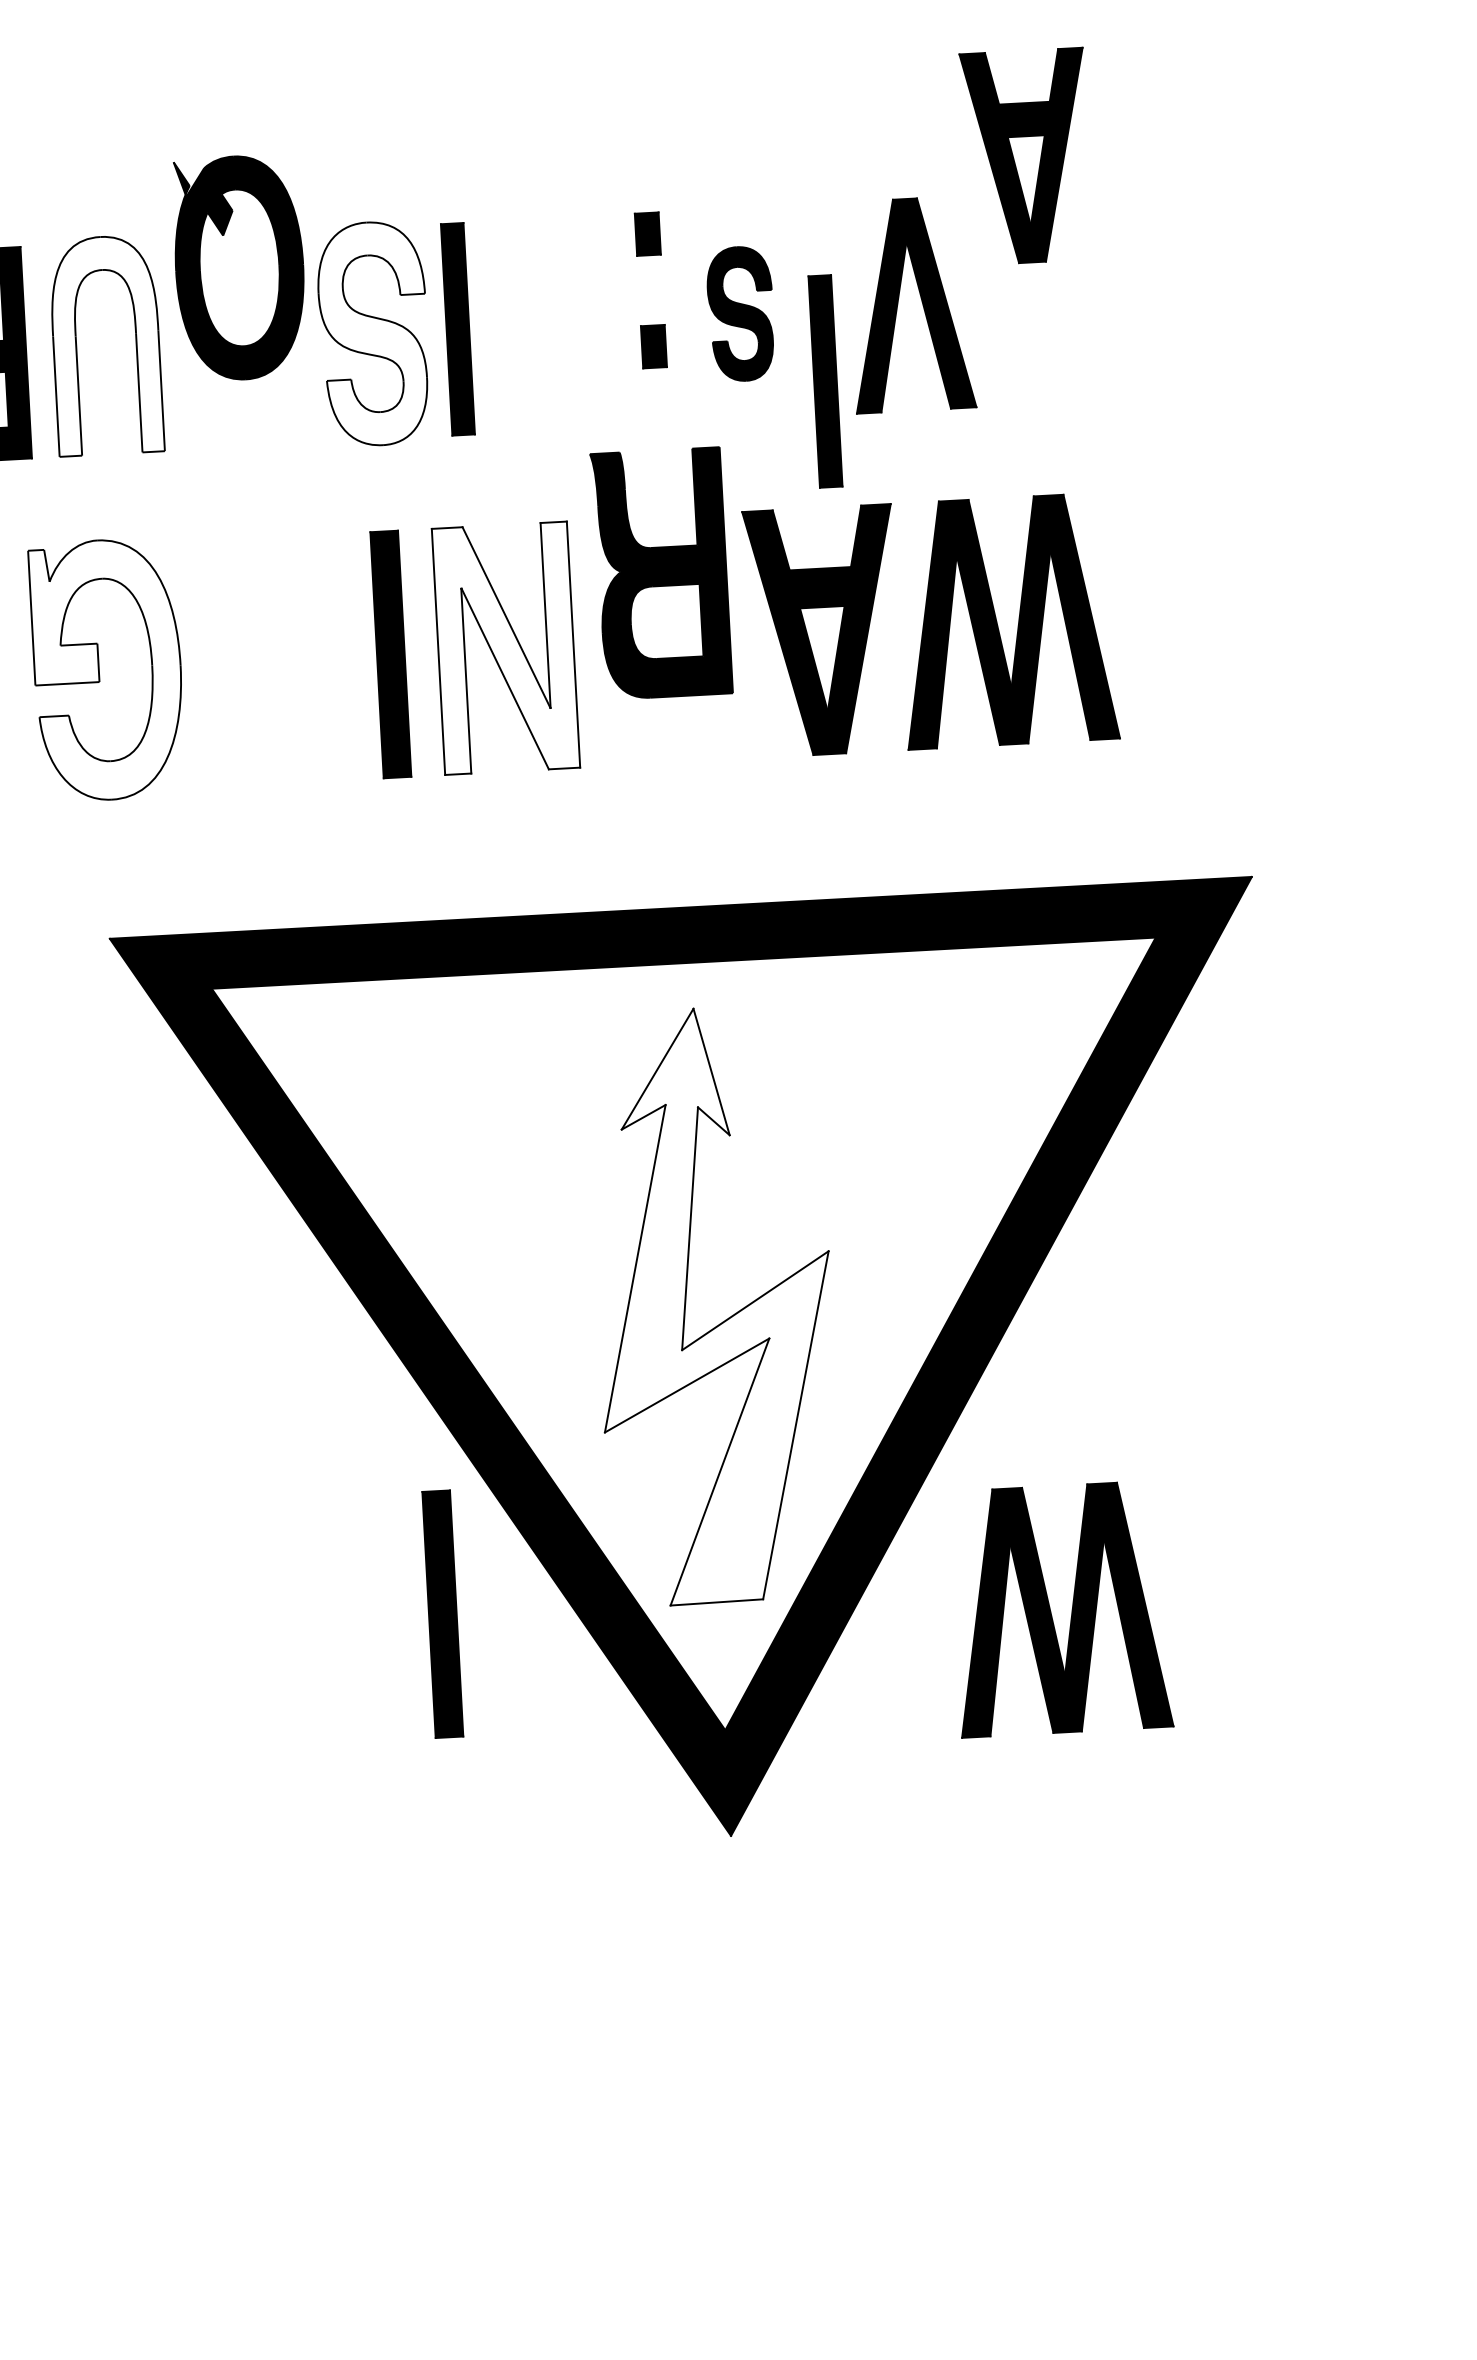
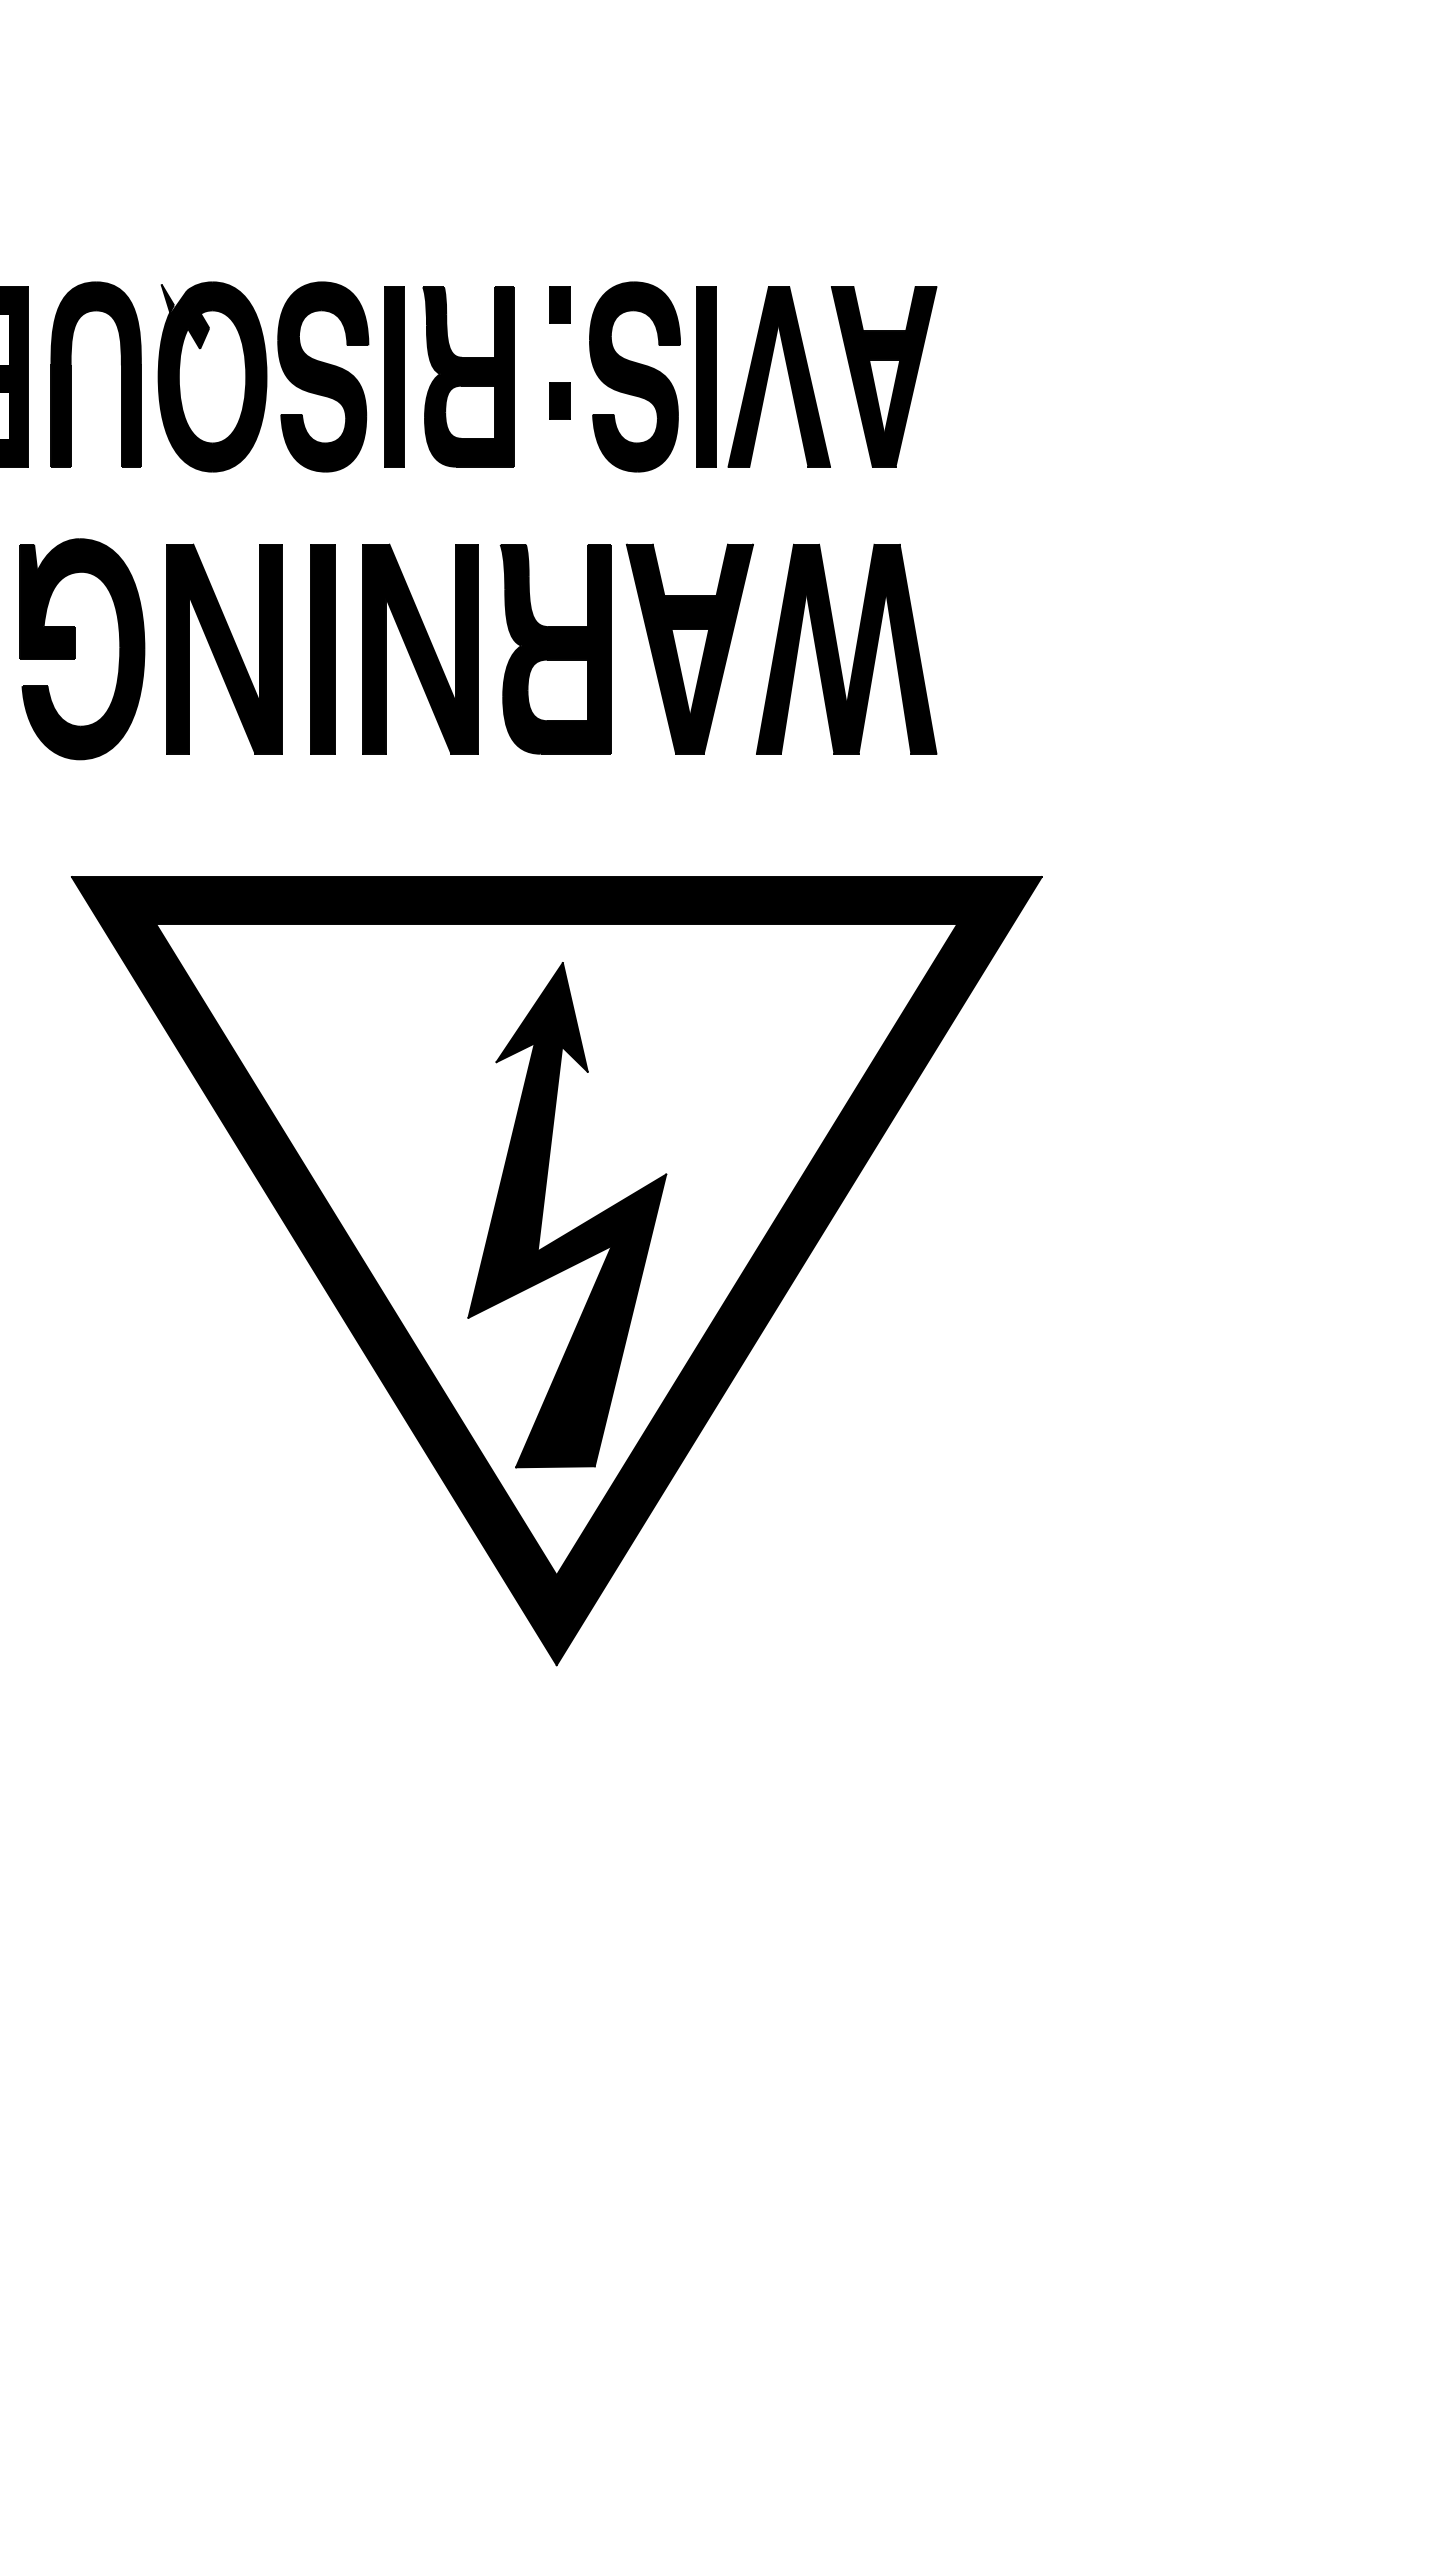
part: (1027, 156) -> (884, 376), moved
part: (239, 267) -> (212, 376), moved
part: (740, 313) -> (634, 376), size x1.67
part: (544, 324) -> (468, 376), added
fill: (374, 333) -> (323, 376), added
fill: (105, 345) -> (95, 374), added
part: (825, 380) -> (706, 376), moved
part: (661, 574) -> (555, 649), moved
fill: (505, 647) -> (420, 648), added
part: (274, 659) -> (224, 648), added
fill: (107, 670) -> (82, 649), added
fill: (715, 1305) -> (567, 1215), added
part: (1051, 1611) -> (838, 1489), removed
part: (442, 1614) -> (322, 1464), removed

